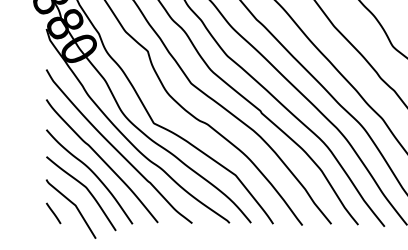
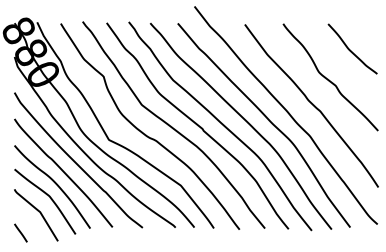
line: (53, 212) -> (20, 232), moved

